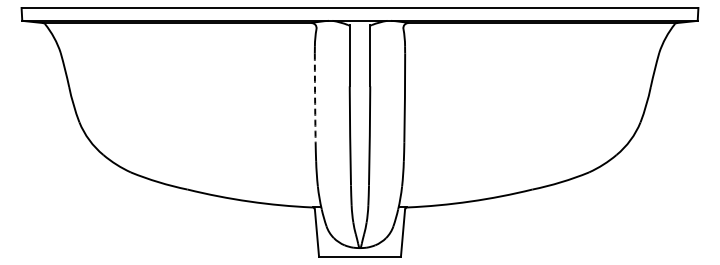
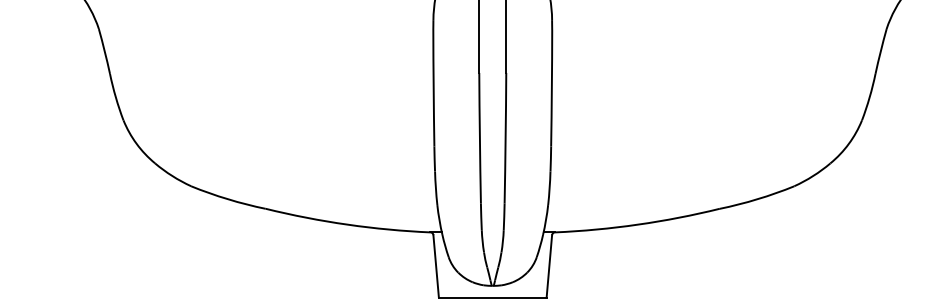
arc: (315, 97) -> (434, 87), dashed -> solid

